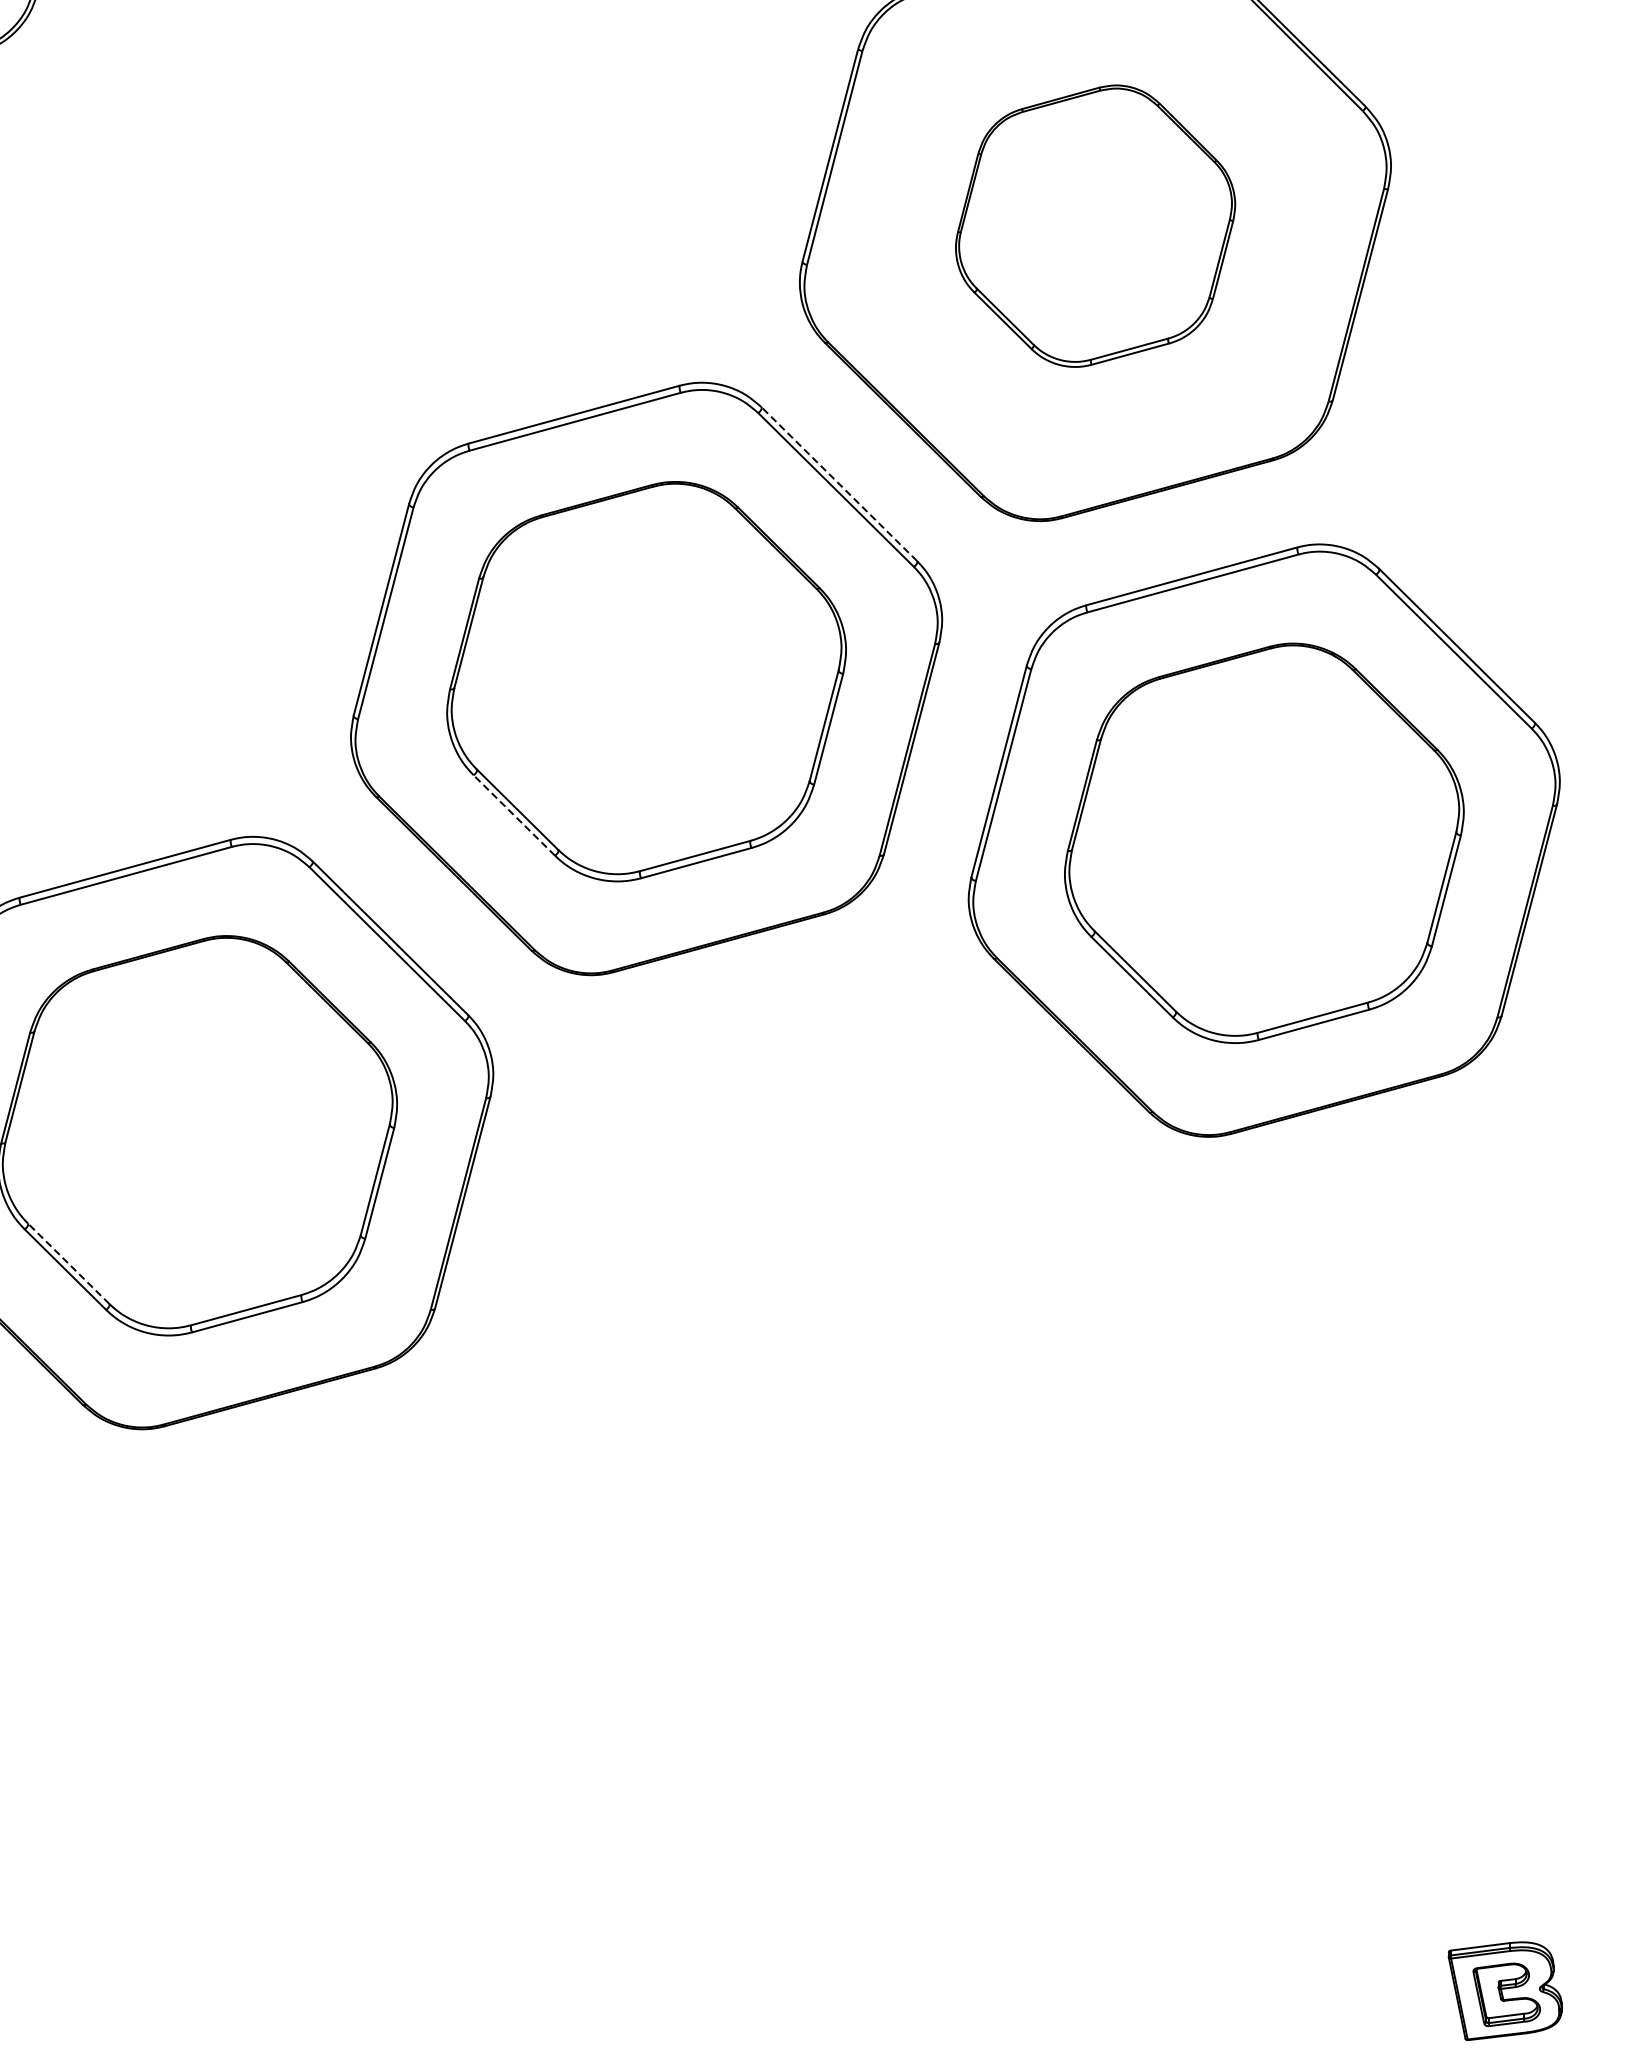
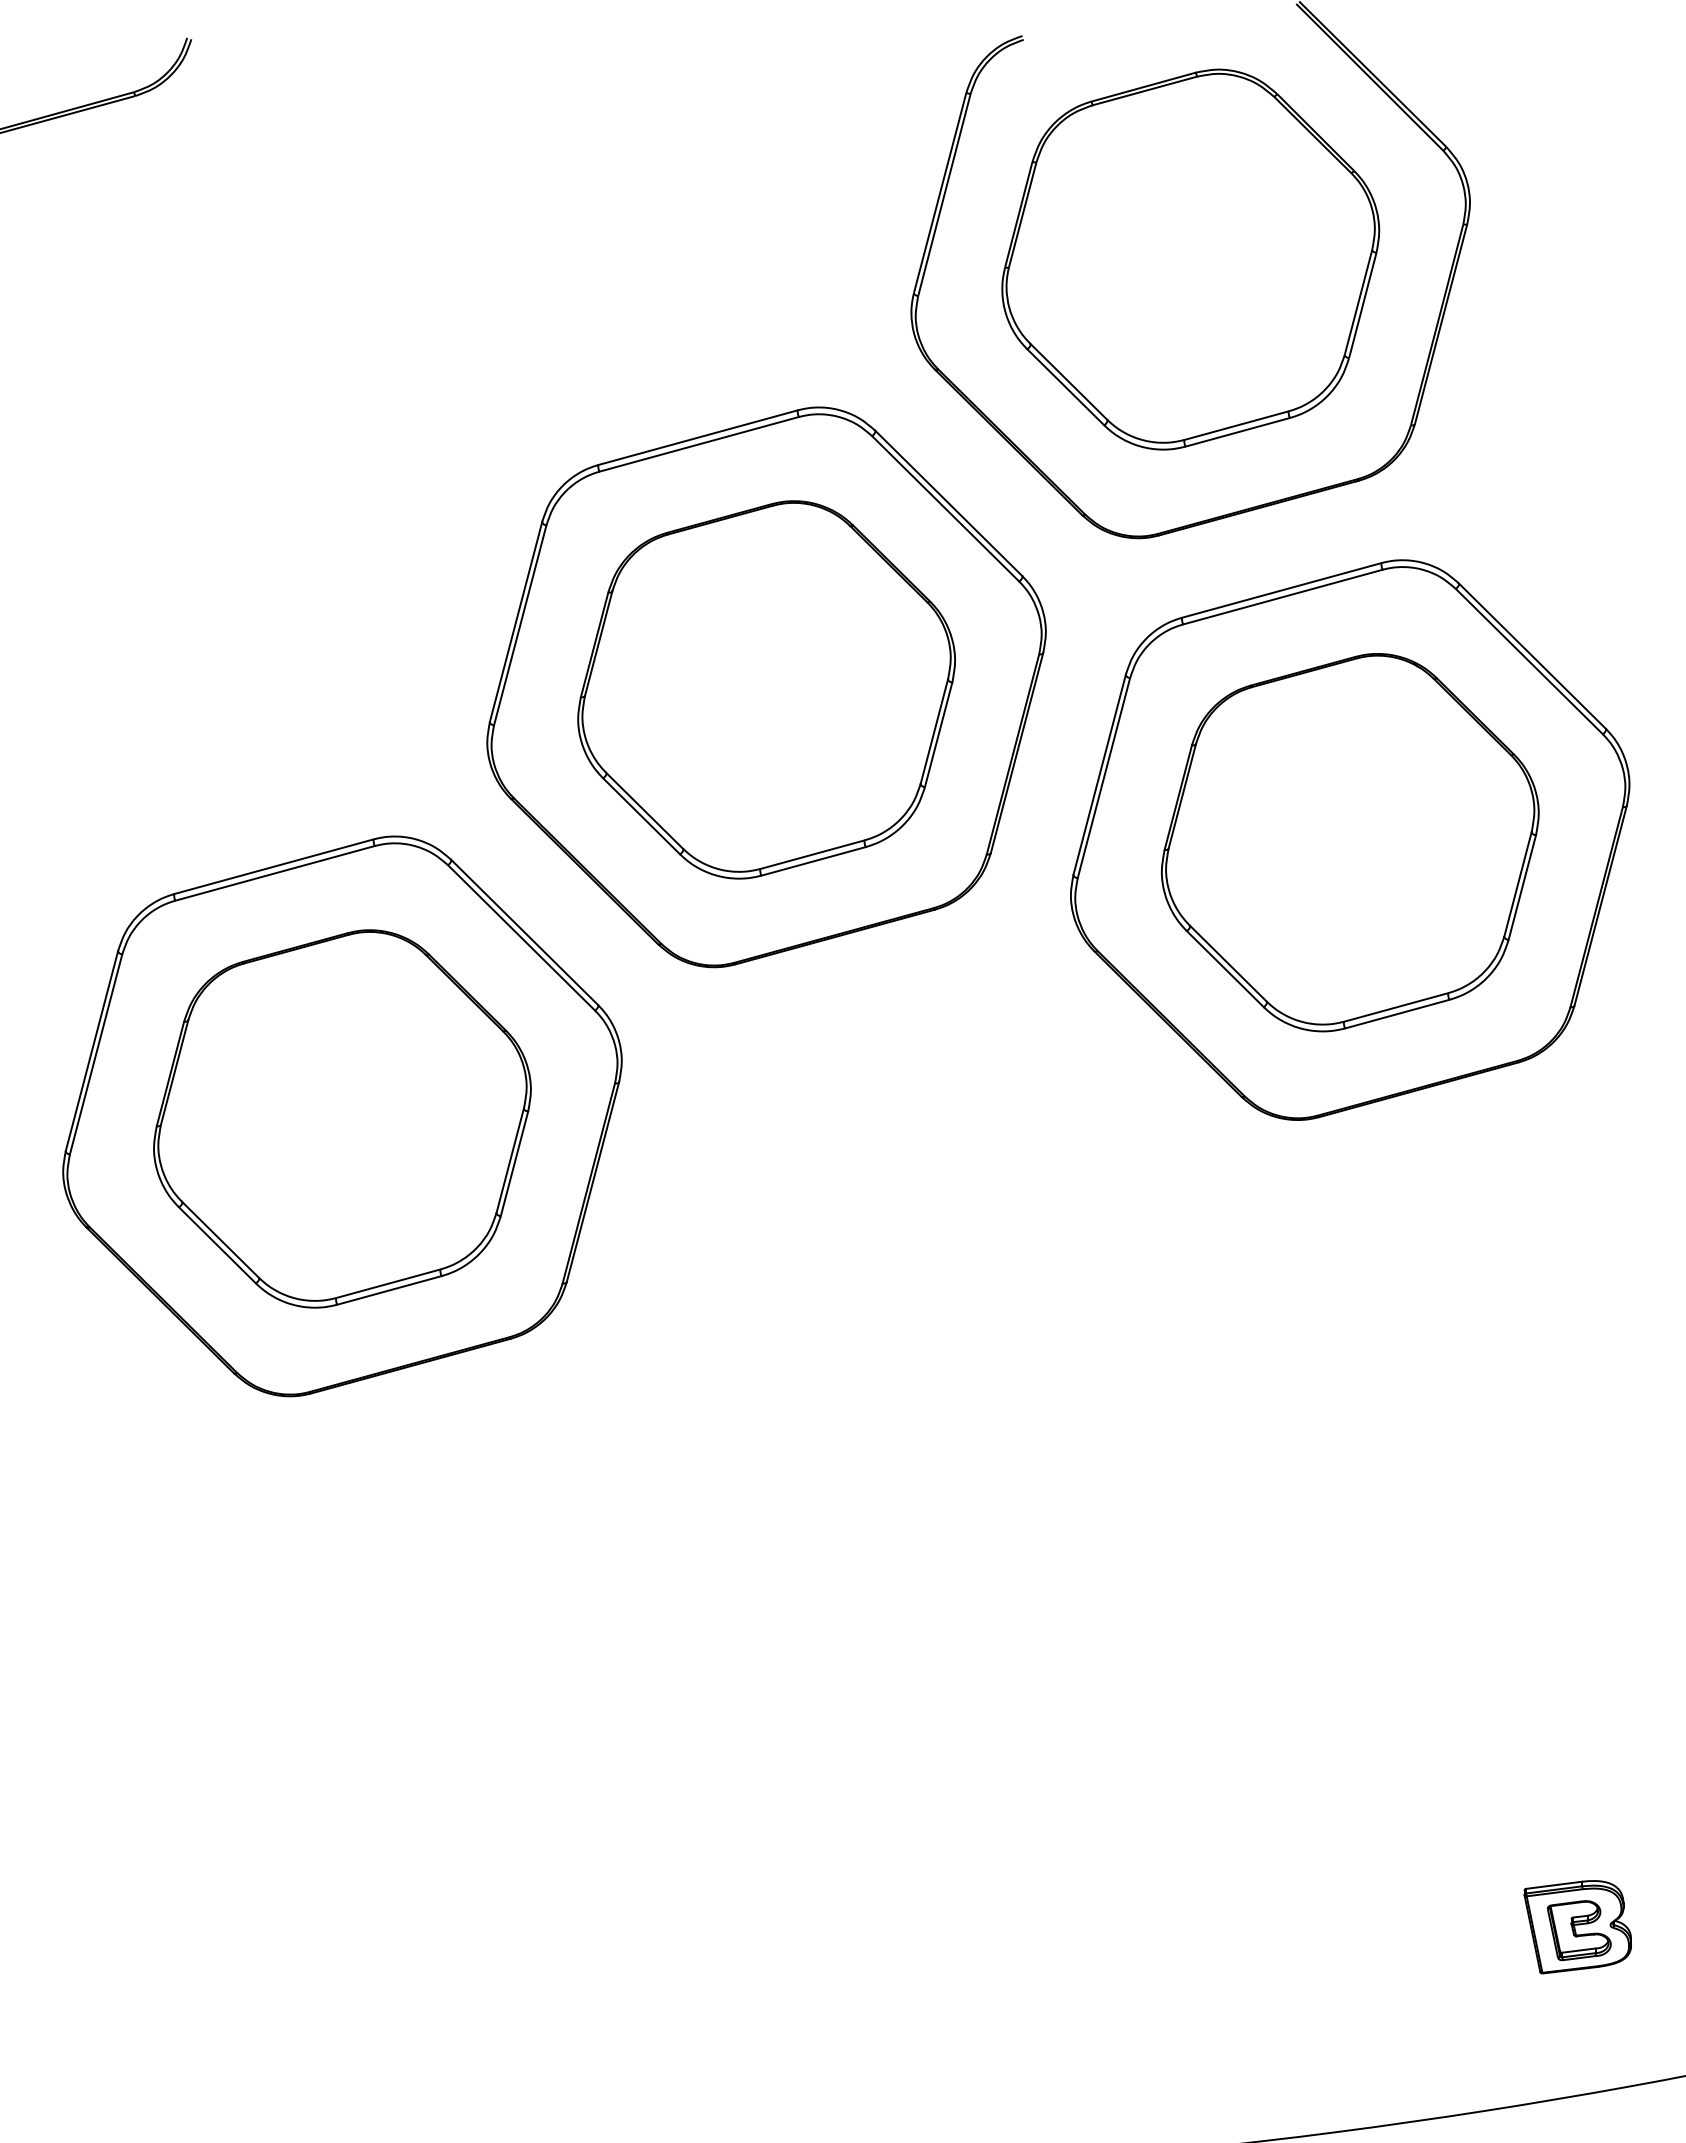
part: (1095, 226) -> (1190, 259), size x1.43
line: (839, 483) -> (948, 502), dashed -> solid
line: (514, 814) -> (641, 815), dashed -> solid
line: (68, 1263) -> (220, 1239), dashed -> solid

